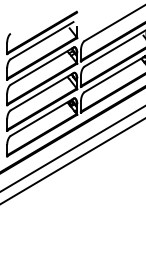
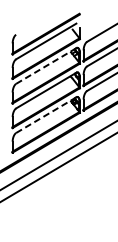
line: (42, 65) -> (46, 65), solid -> dashed
line: (42, 117) -> (46, 115), solid -> dashed

